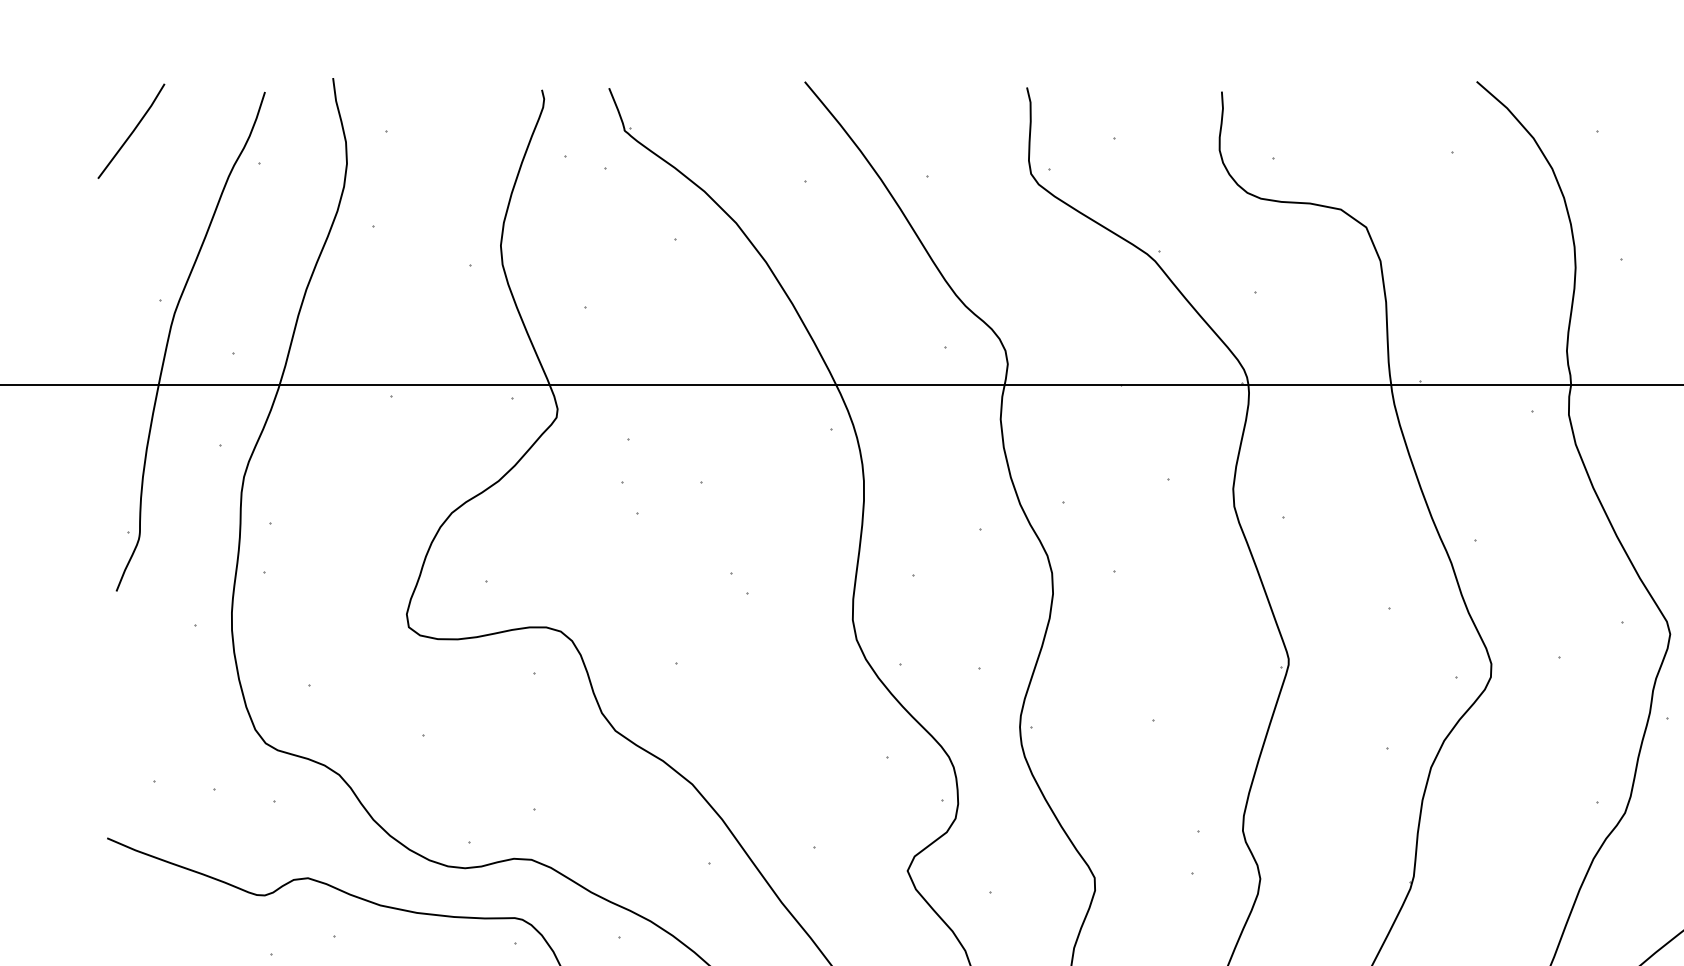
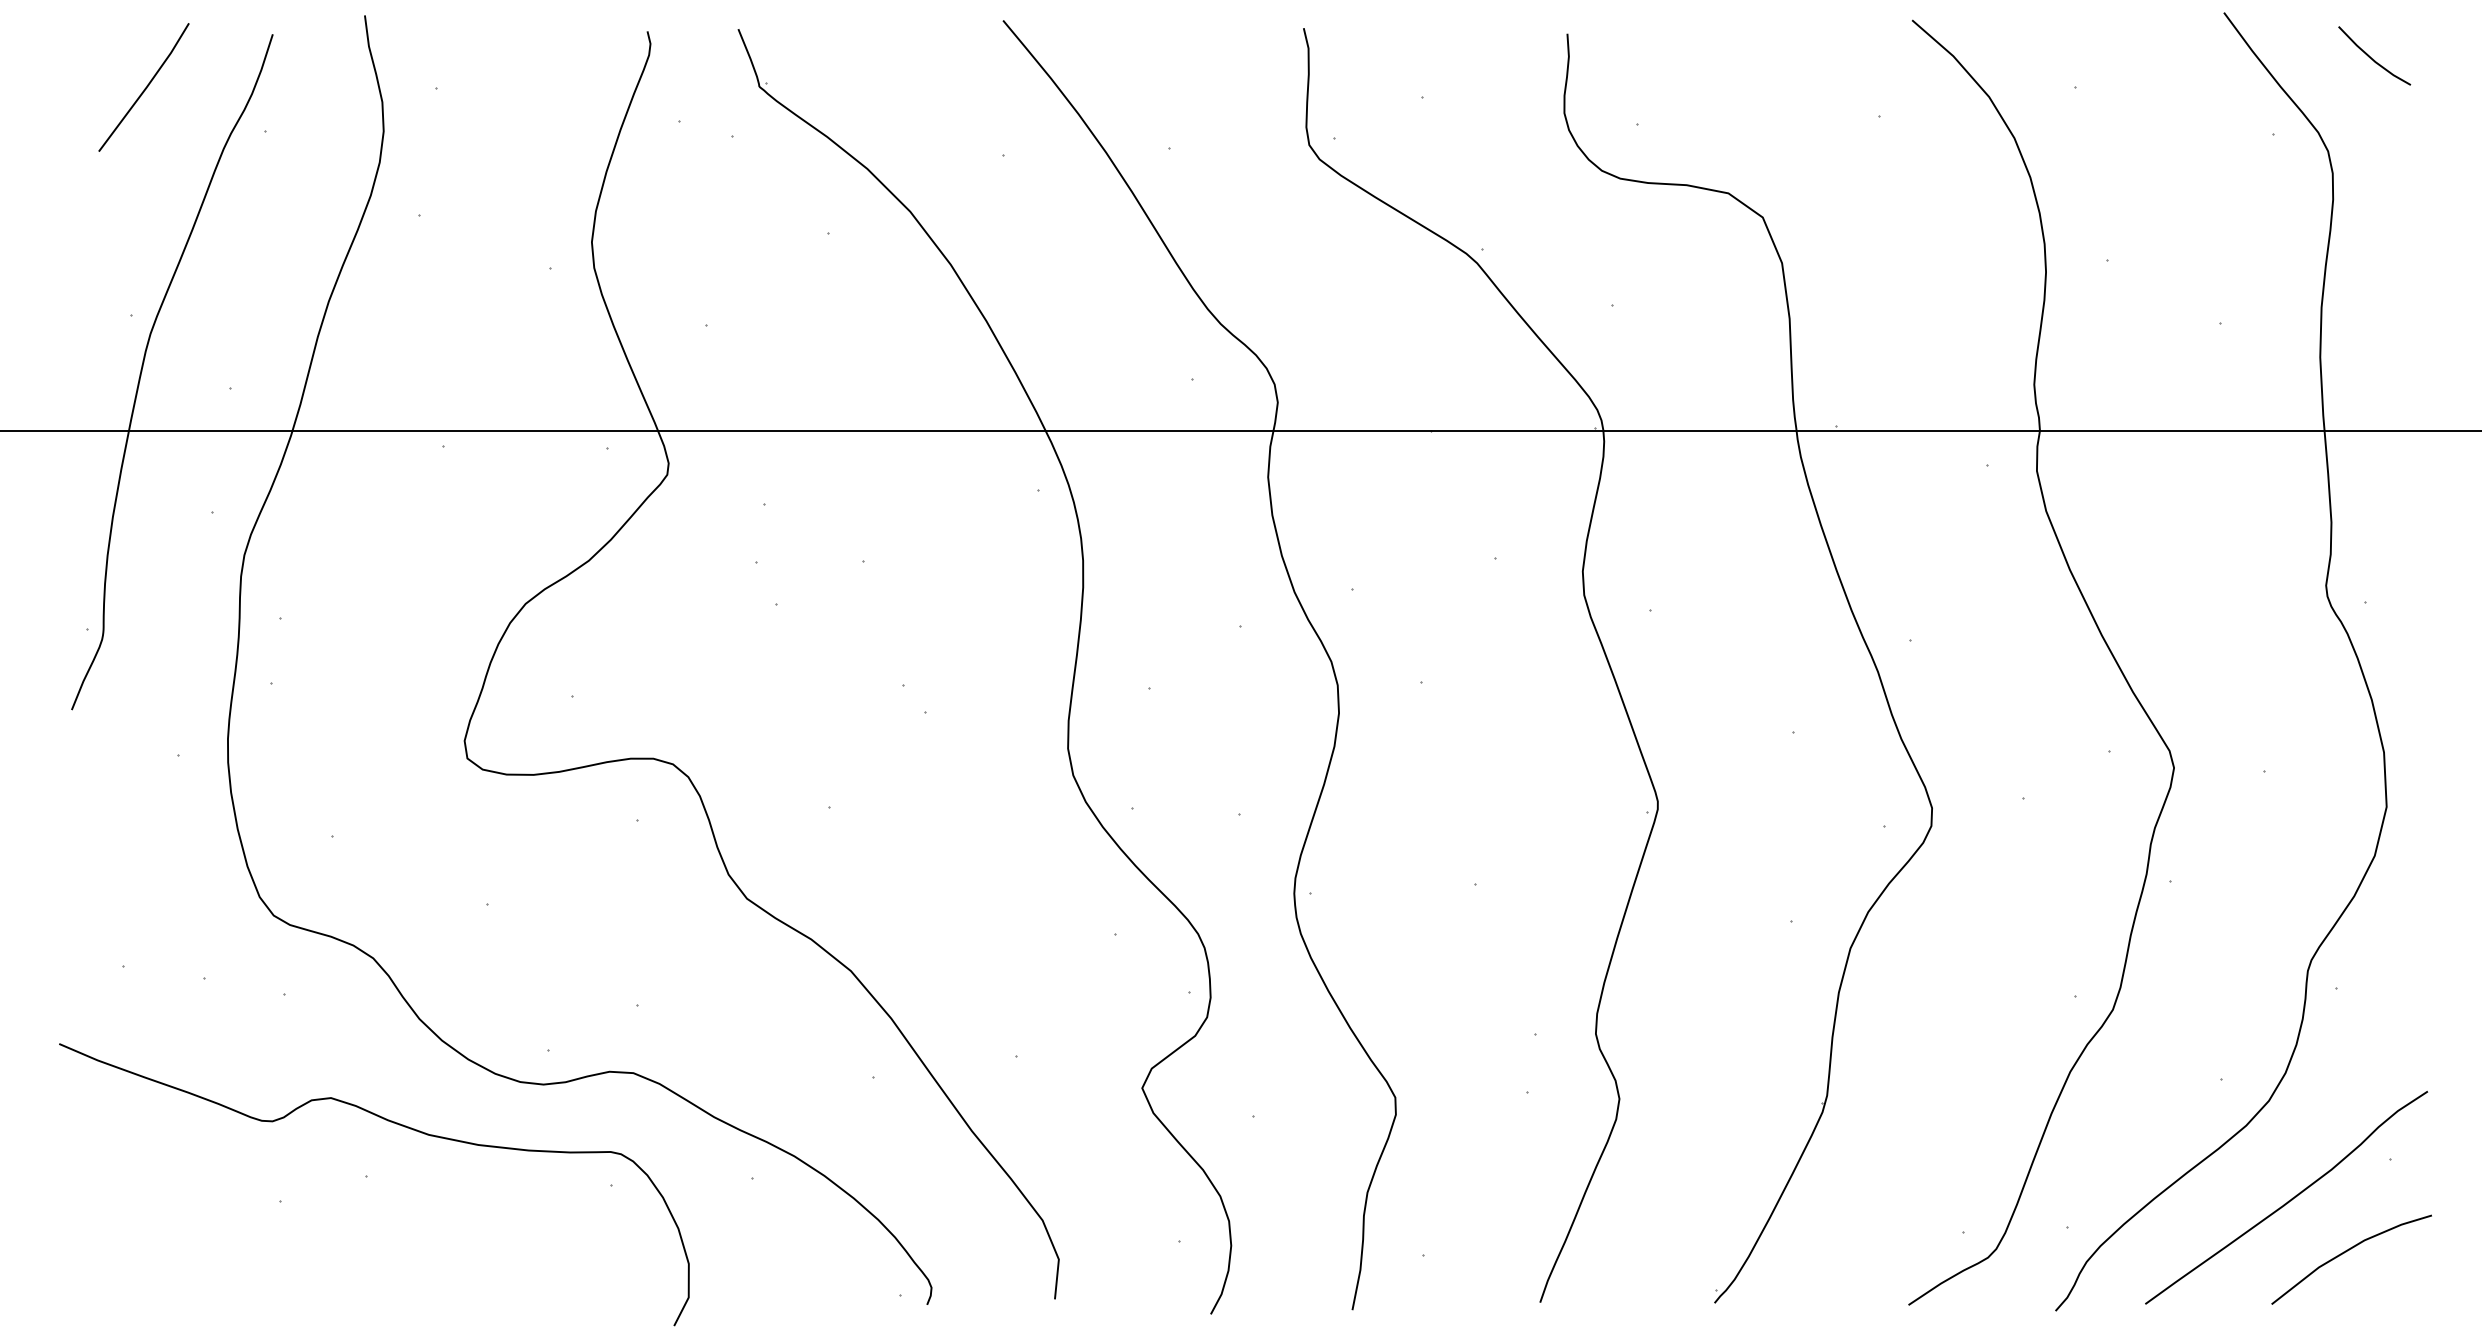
line: (131, 132) -> (144, 88), moved

